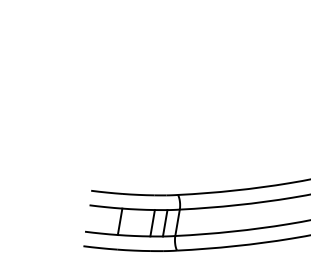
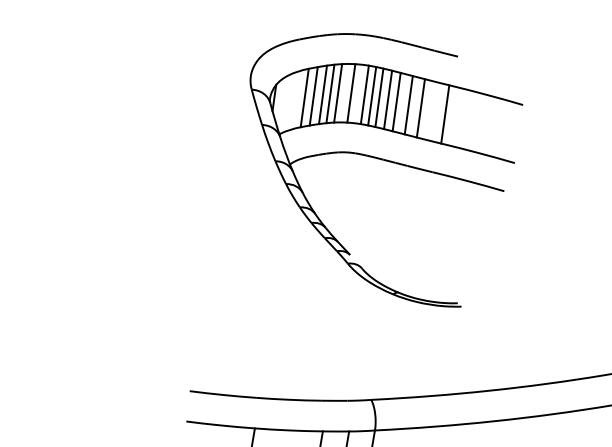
part: (184, 84) -> (384, 169), added

